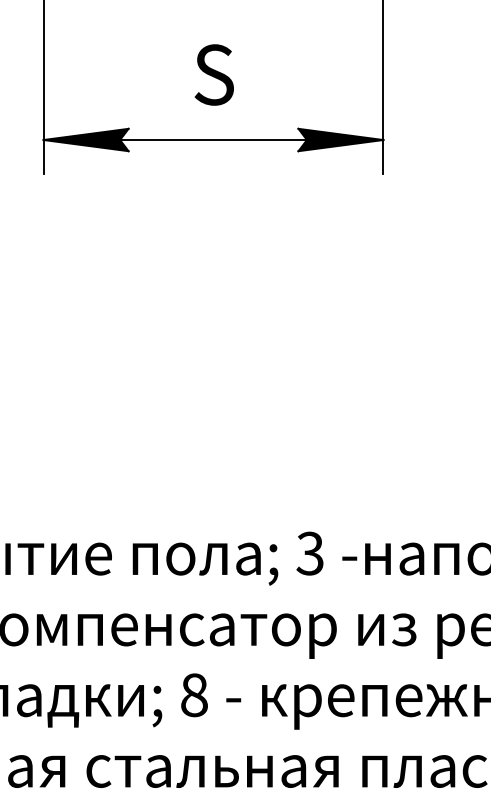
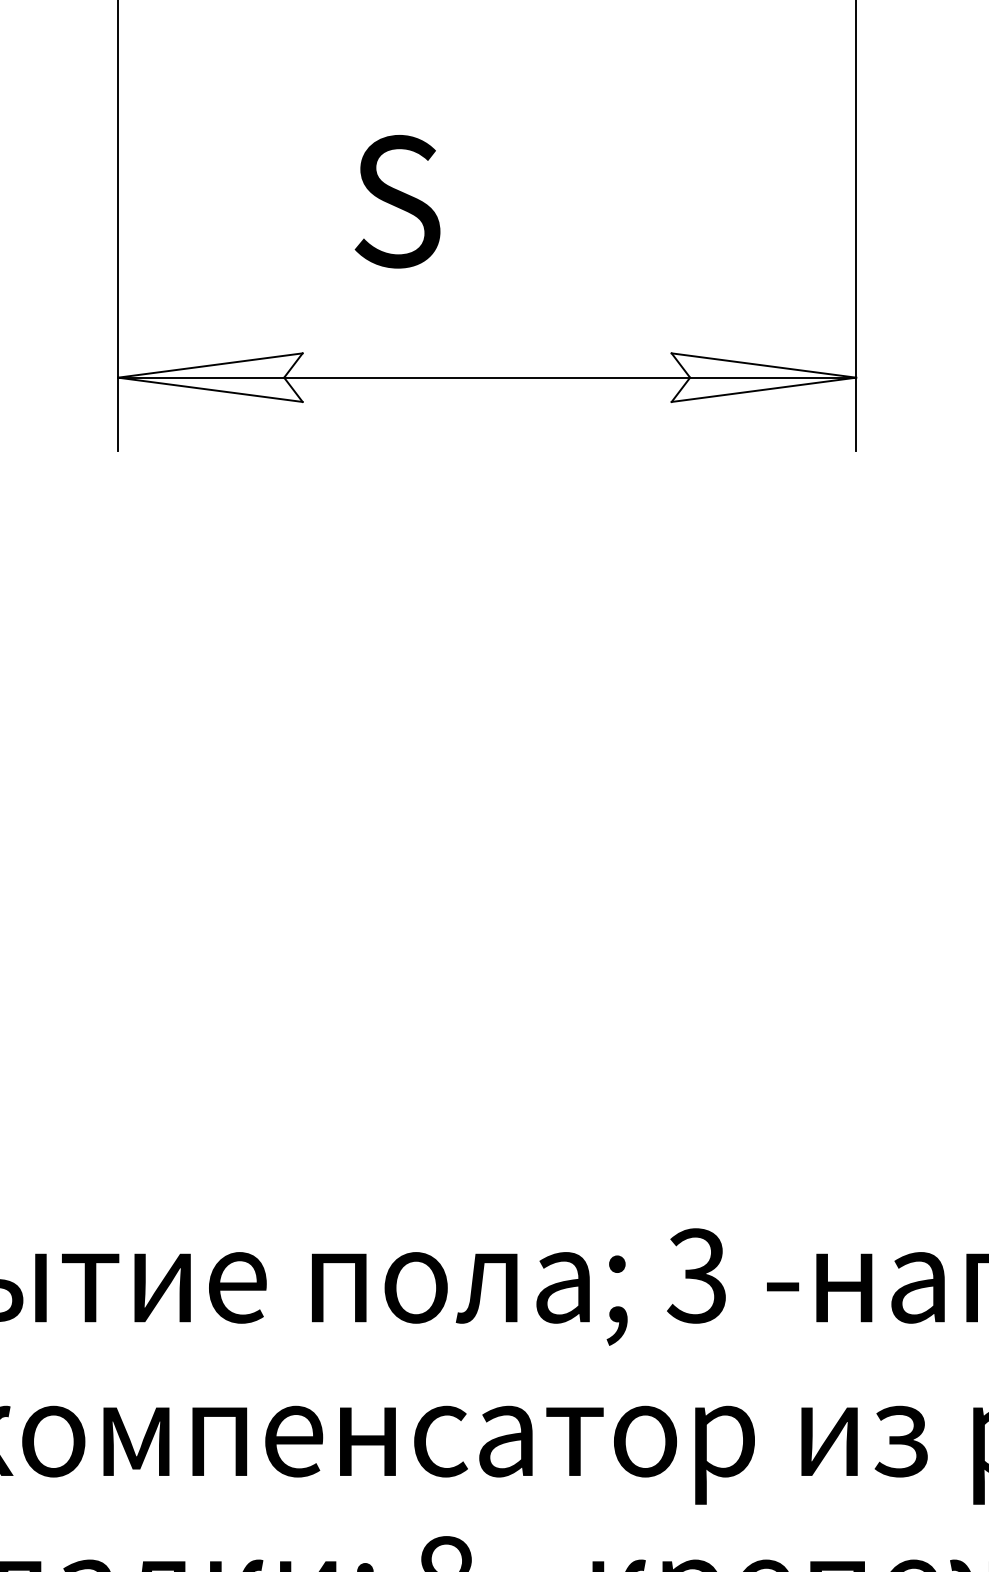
text: (213, 74) -> (395, 200), moved
fill: (85, 139) -> (209, 376), removed
fill: (340, 139) -> (762, 376), removed

